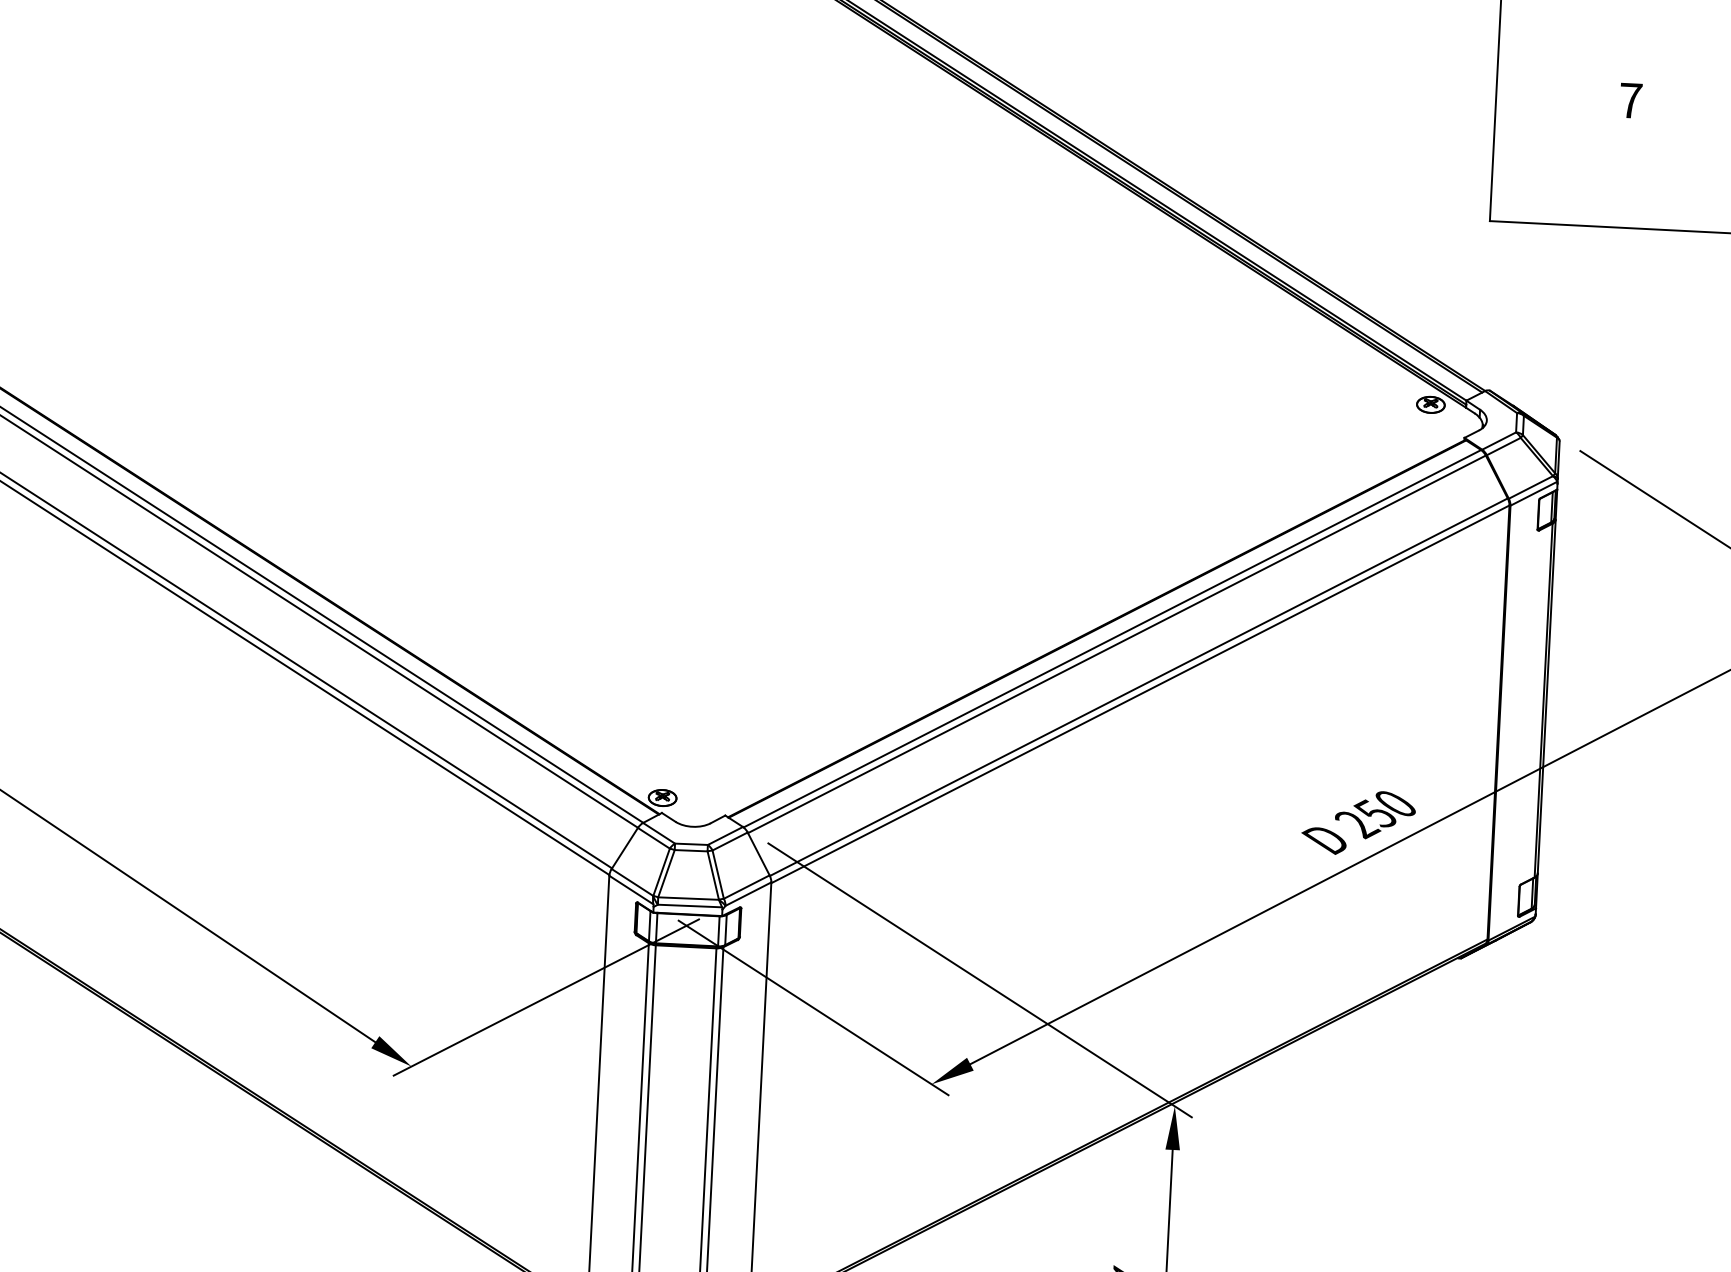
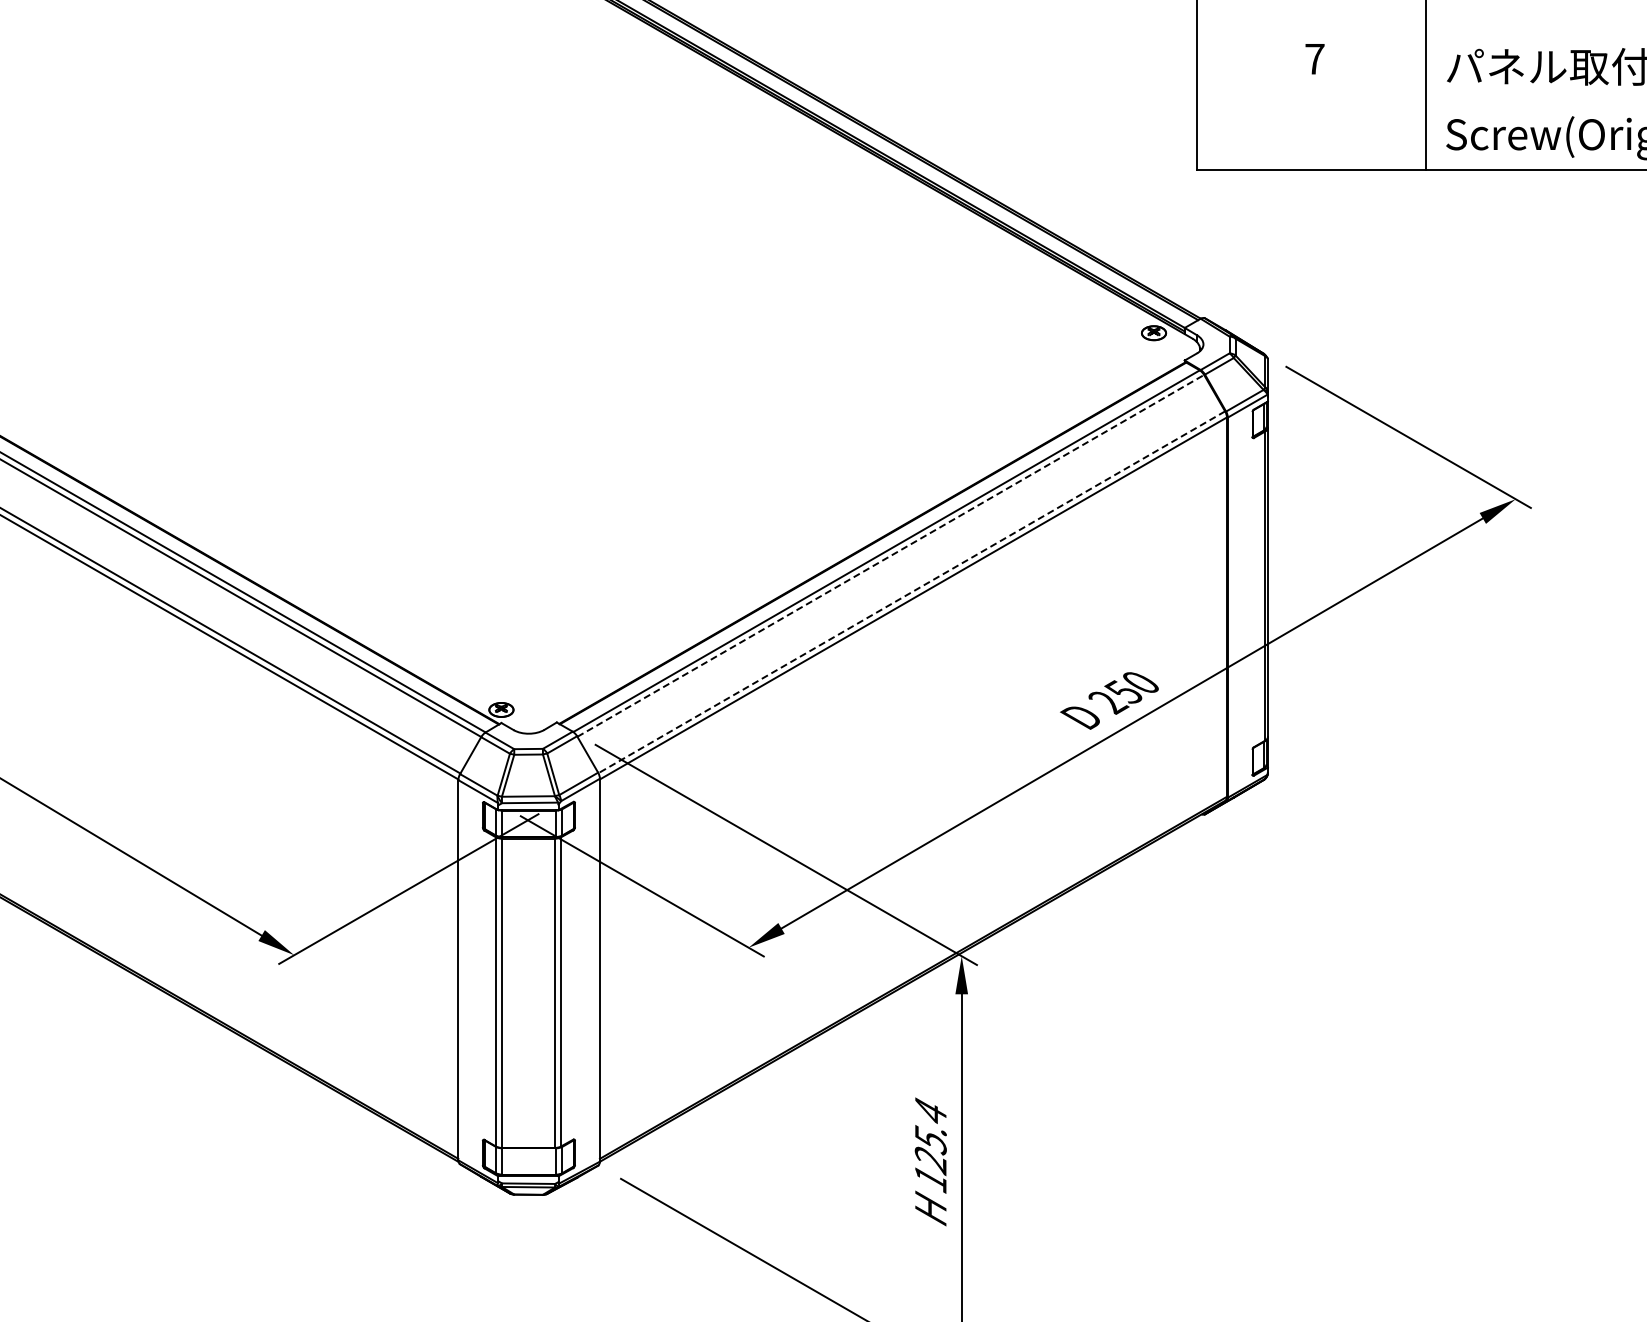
line: (1116, 643) -> (890, 555), solid -> dashed
line: (1138, 687) -> (911, 592), solid -> dashed

